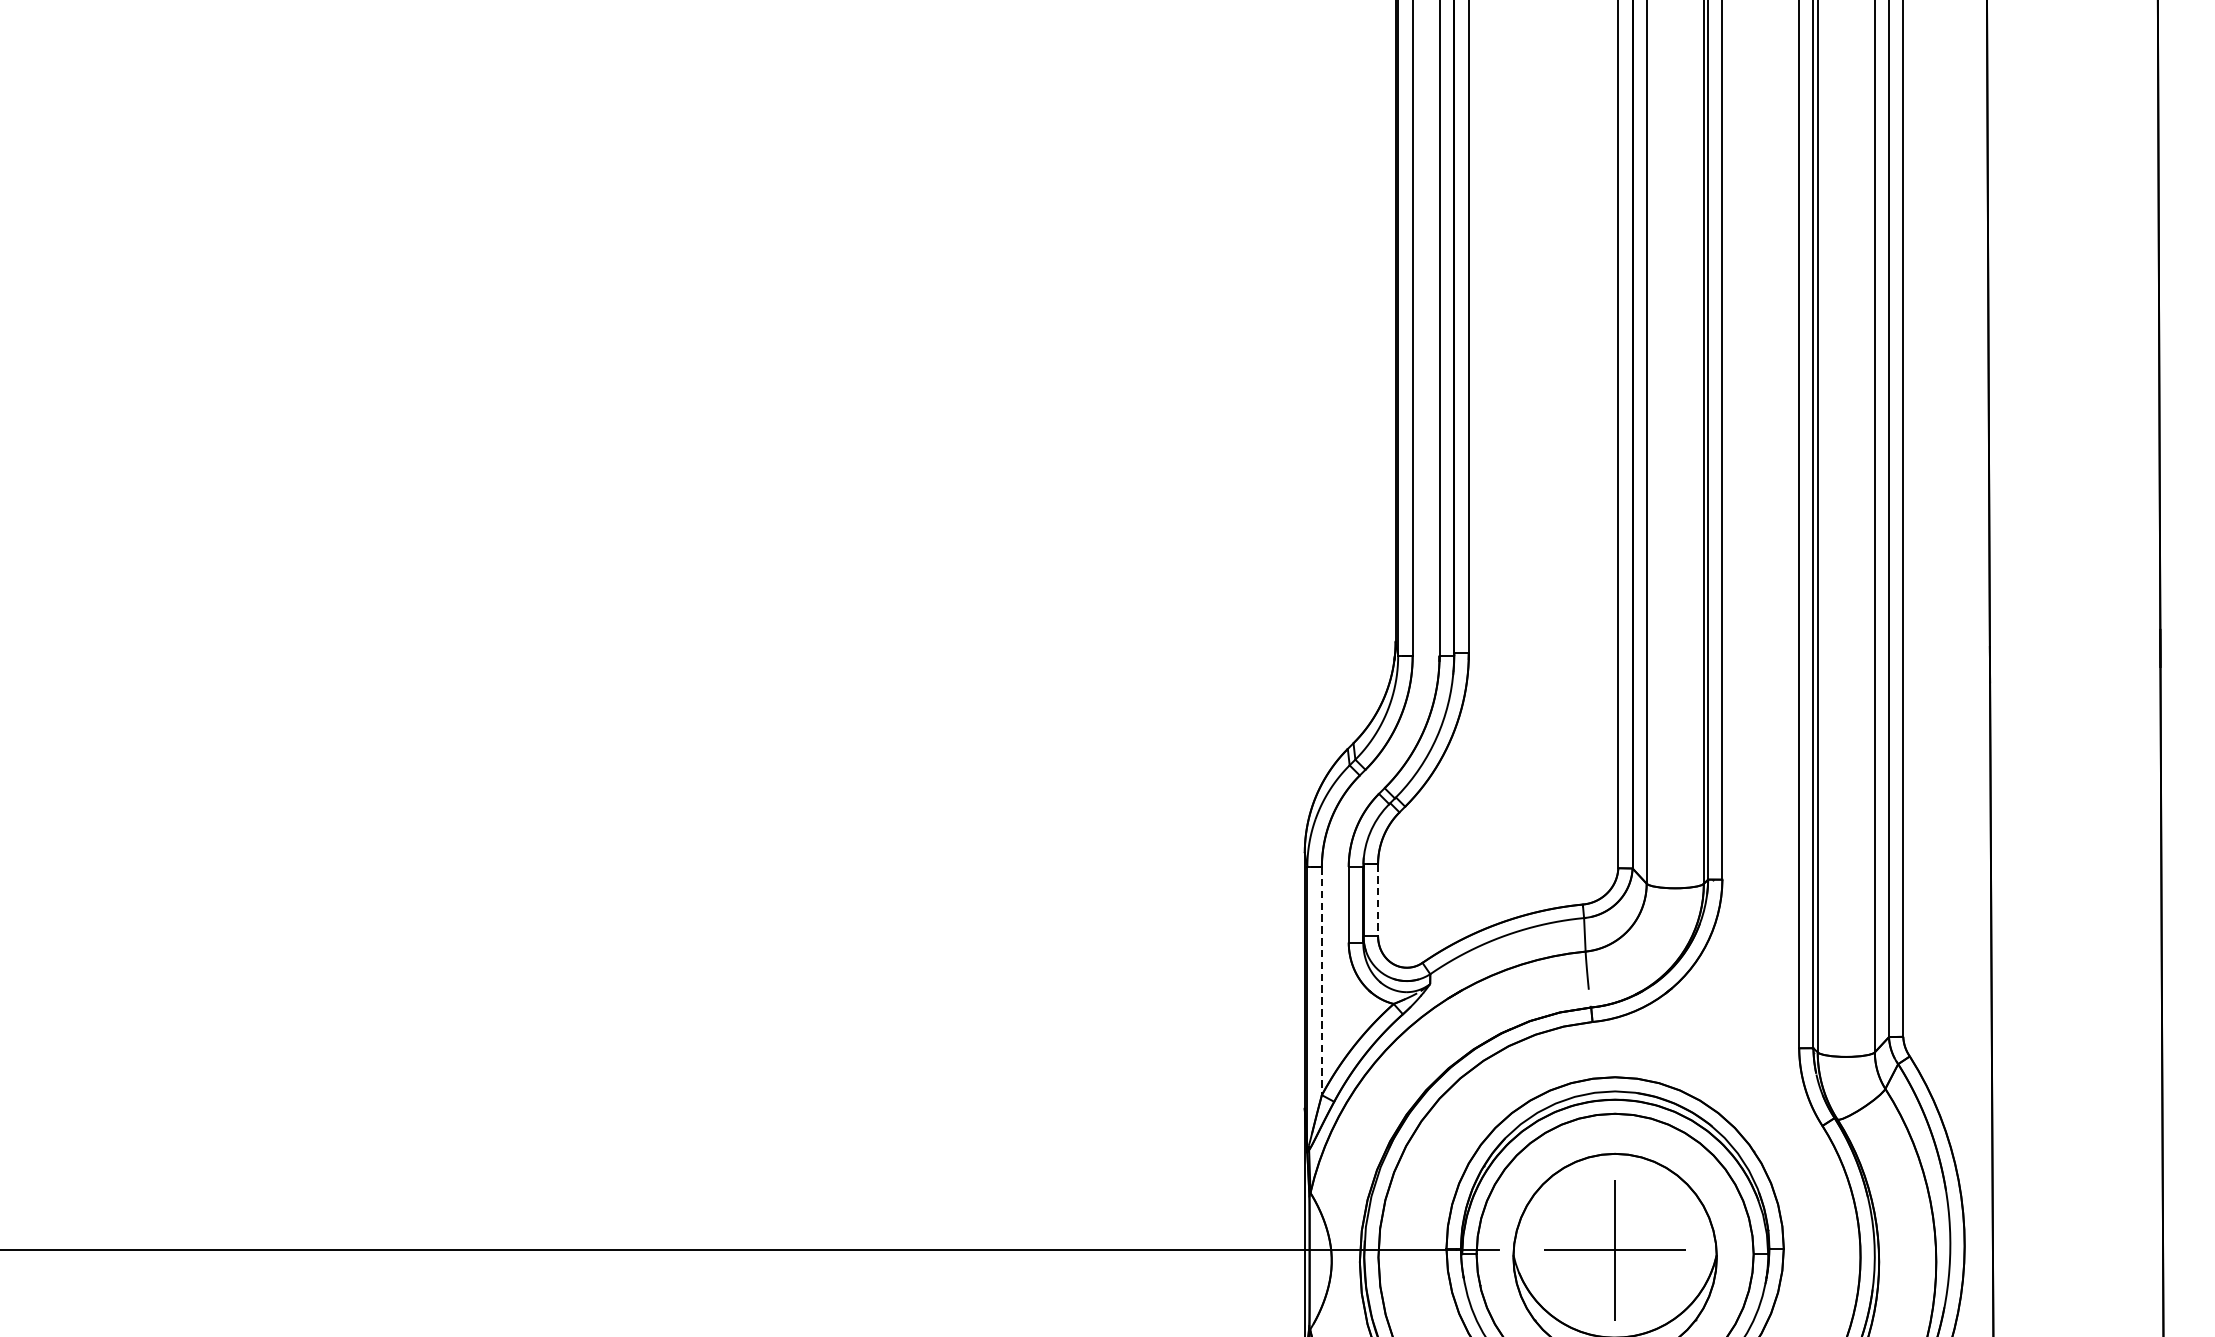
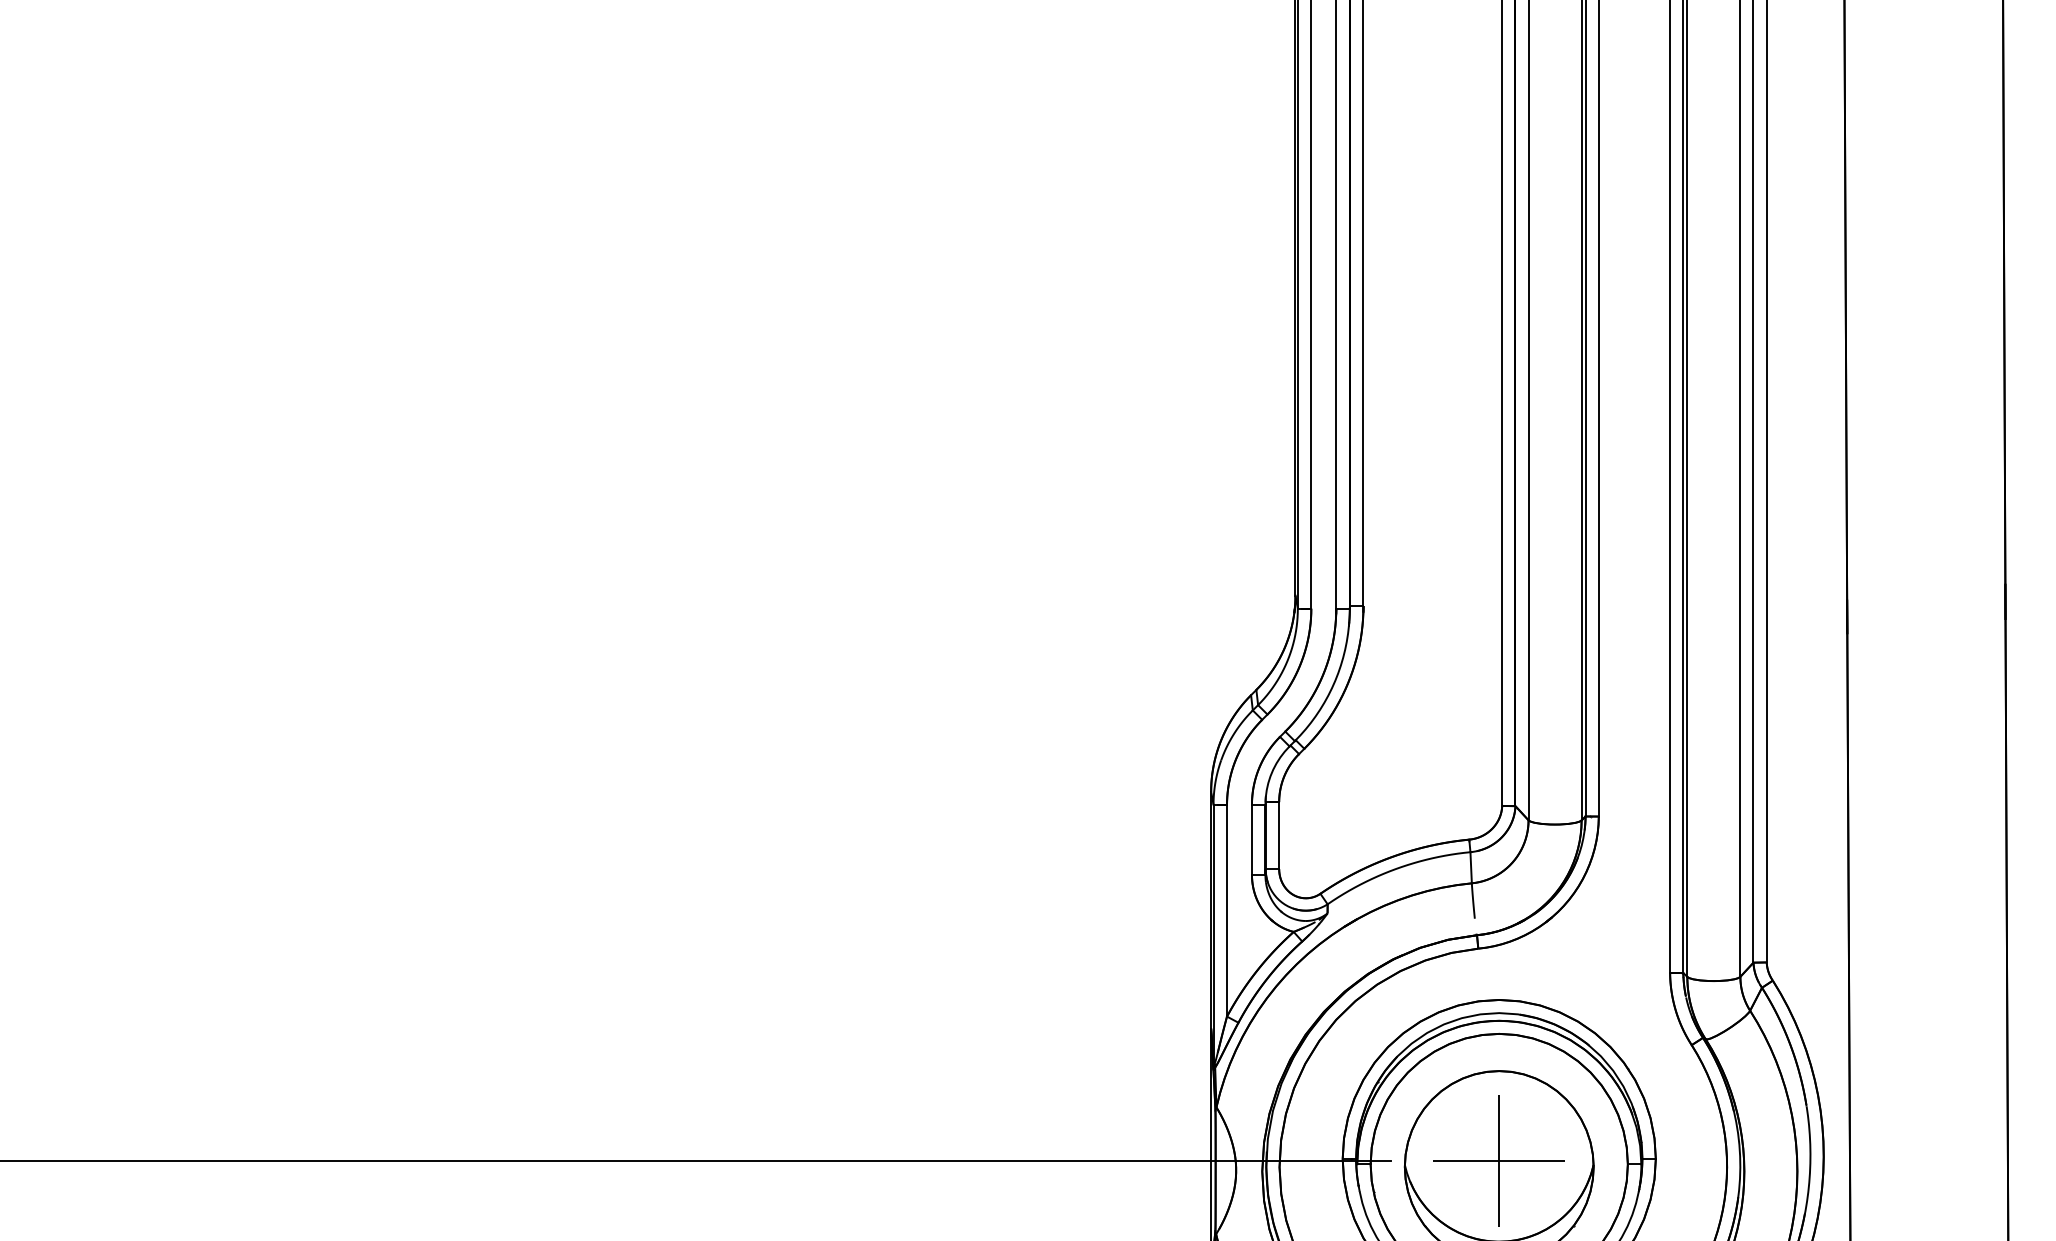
line: (1378, 900) -> (1279, 835), dashed -> solid
line: (1322, 980) -> (1227, 910), dashed -> solid

